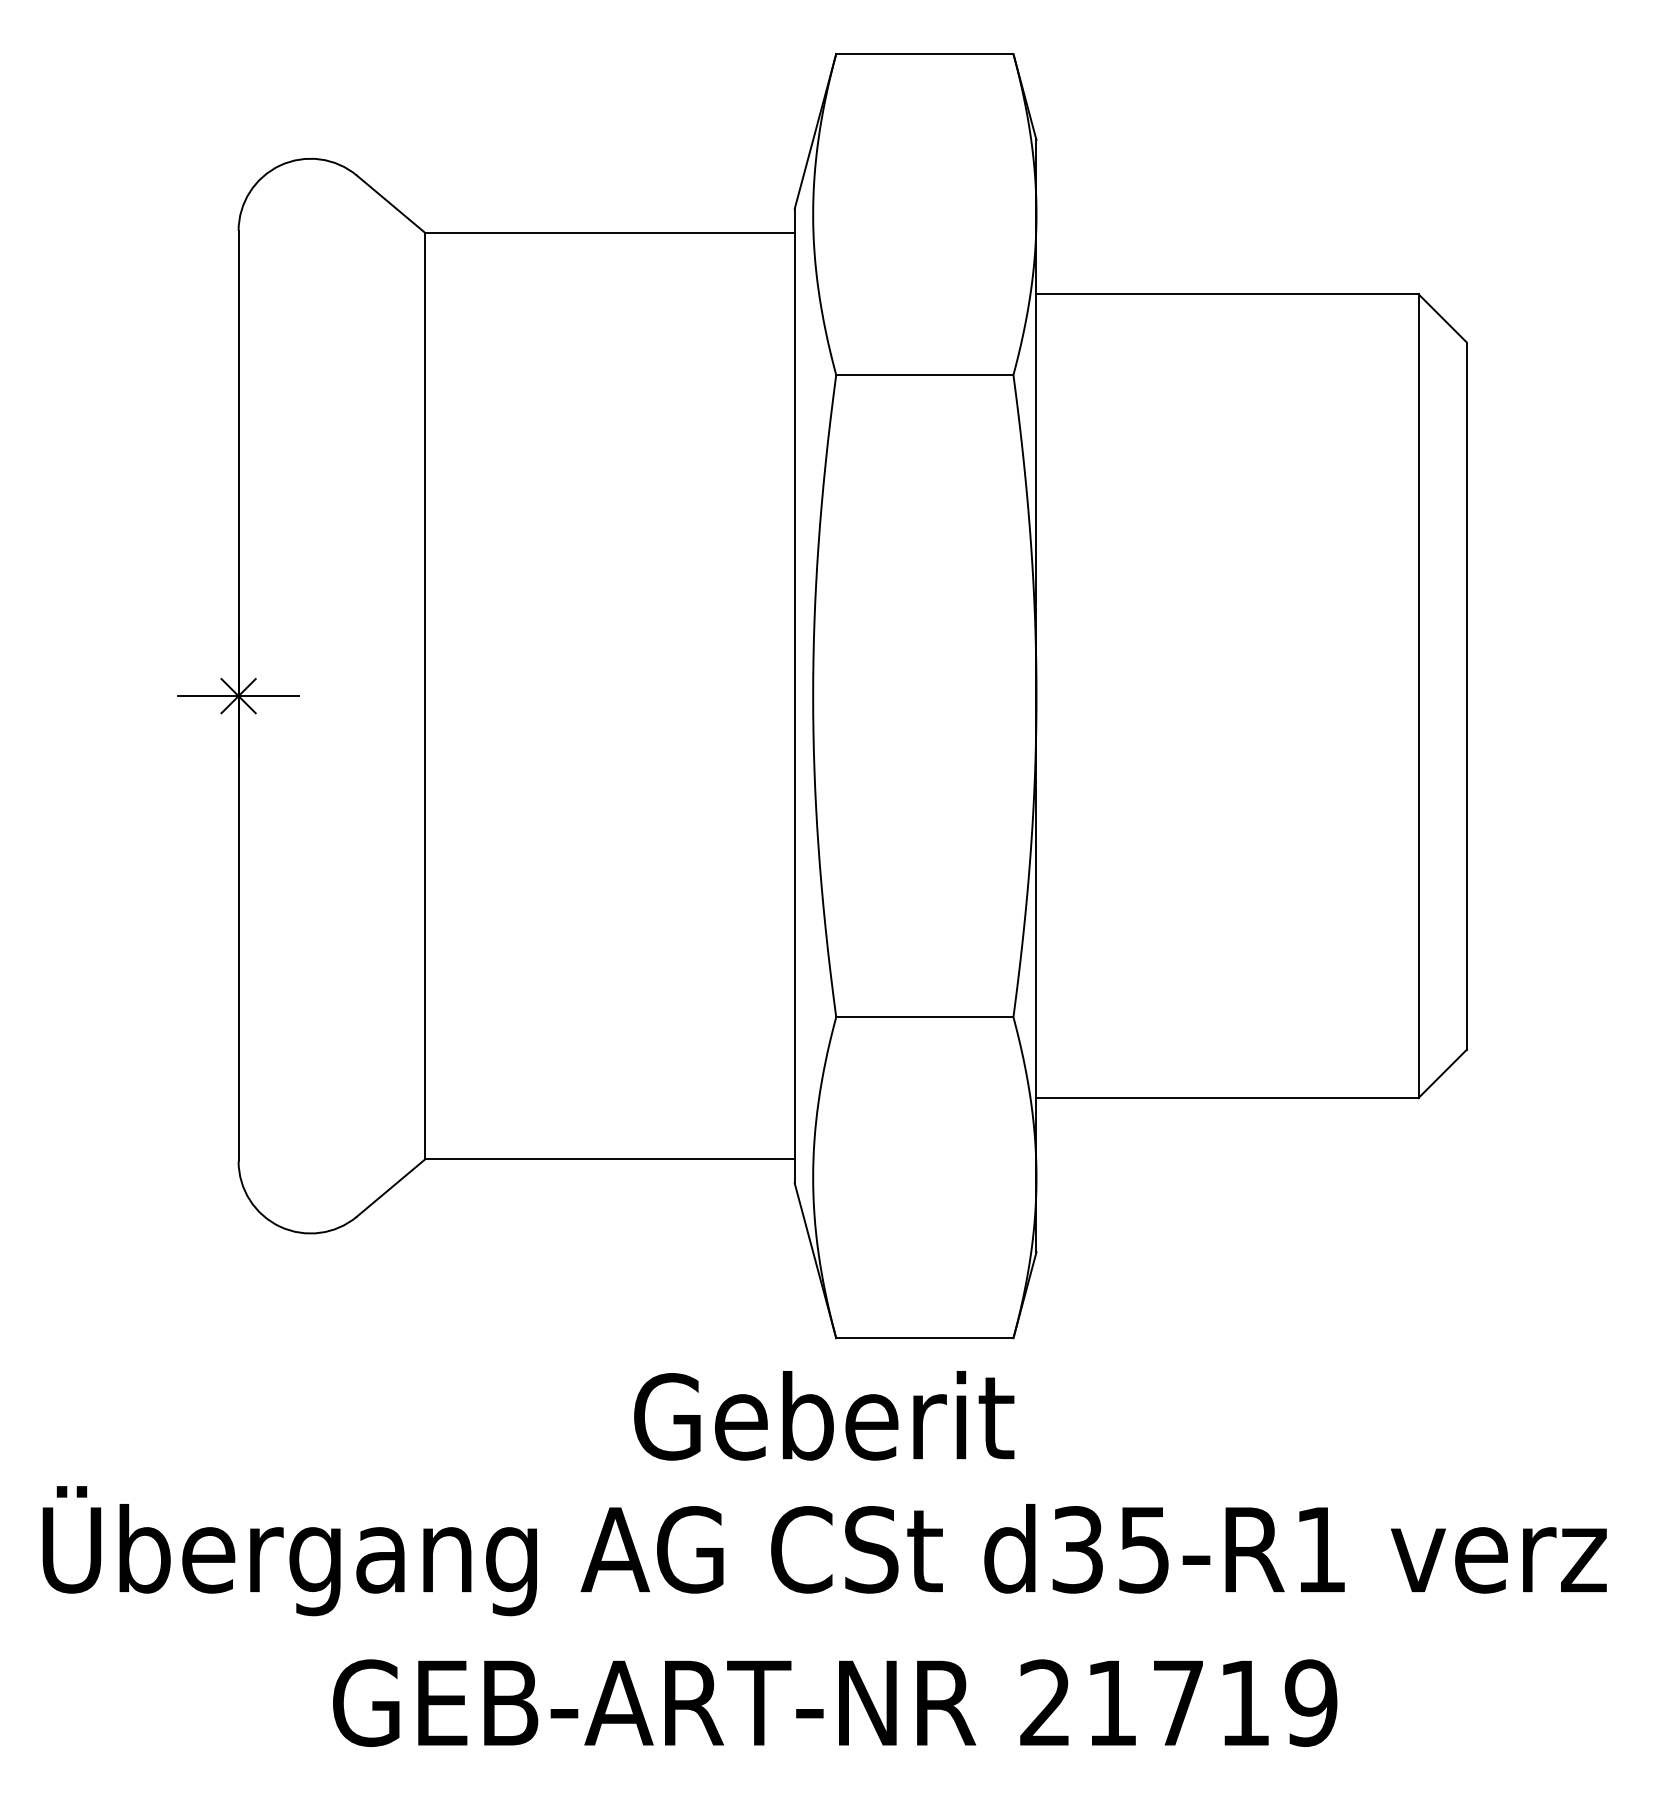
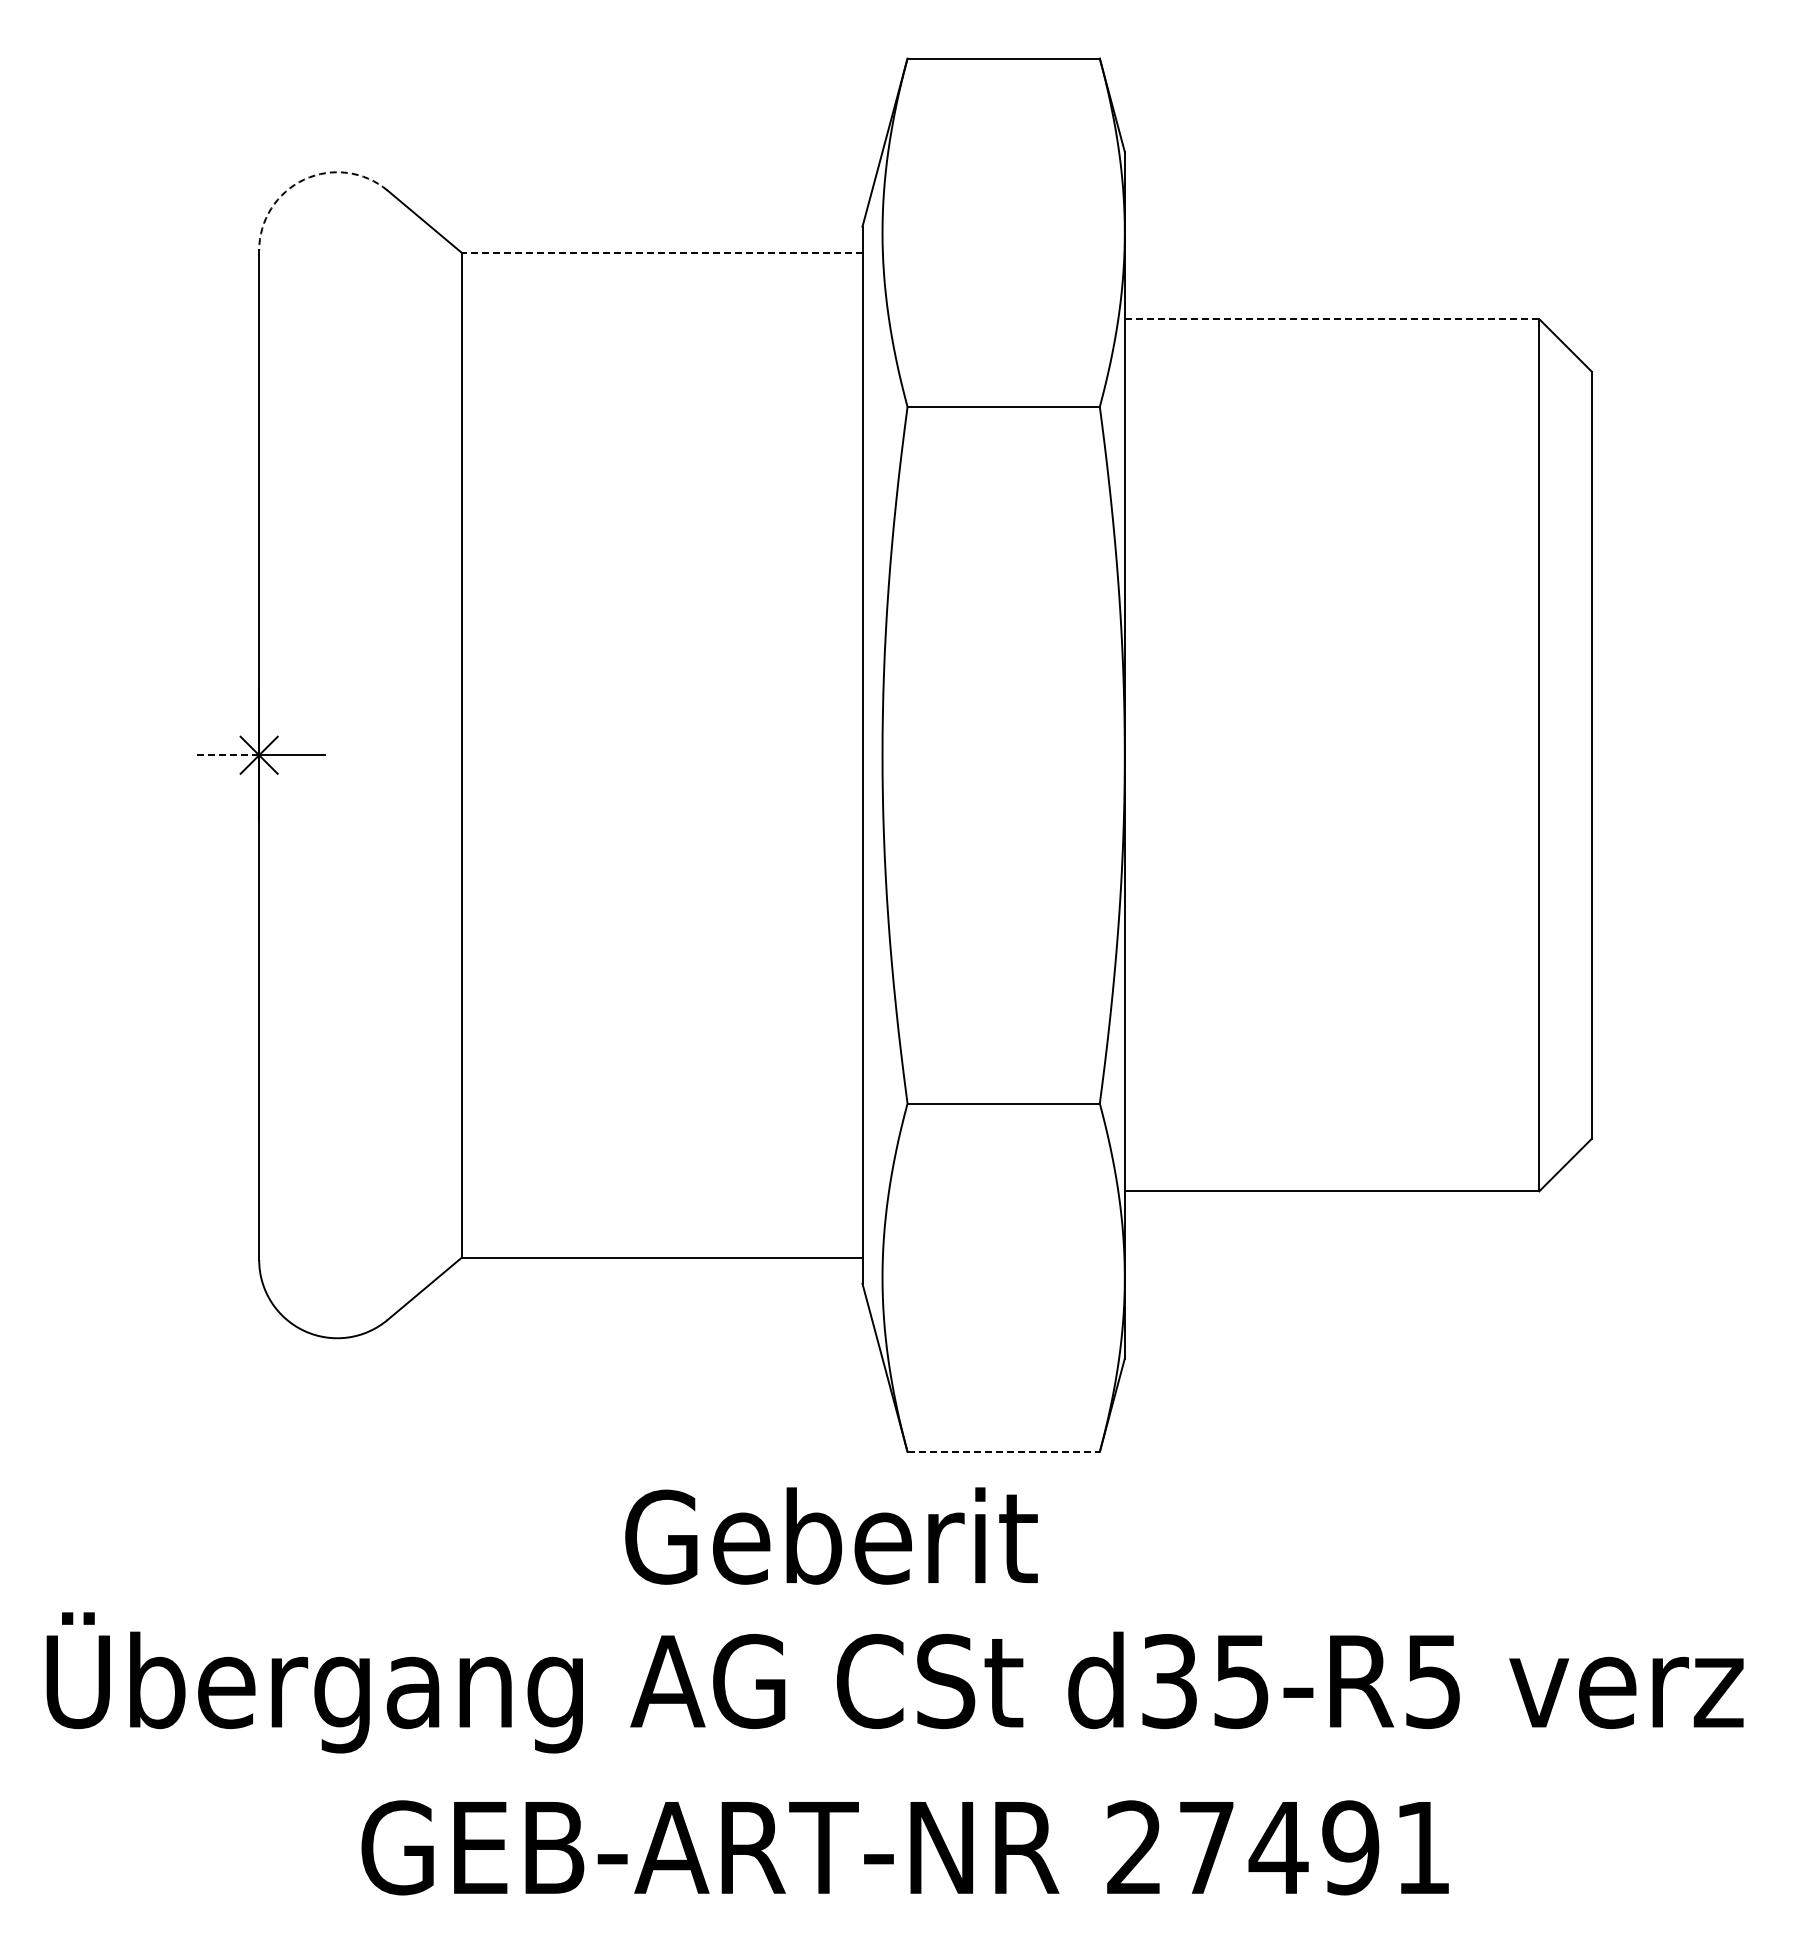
arc: (280, 165) -> (304, 179), solid -> dashed
line: (609, 232) -> (661, 252), solid -> dashed
line: (1226, 294) -> (1331, 319), solid -> dashed
line: (208, 696) -> (226, 755), solid -> dashed
line: (925, 1337) -> (1004, 1451), solid -> dashed
text: (824, 1415) -> (831, 1535), moved
text: (1320, 1550) -> (1432, 1682), d35-R1 -> d35-R5
text: (1212, 1702) -> (1315, 1847), 21719 -> 27491

